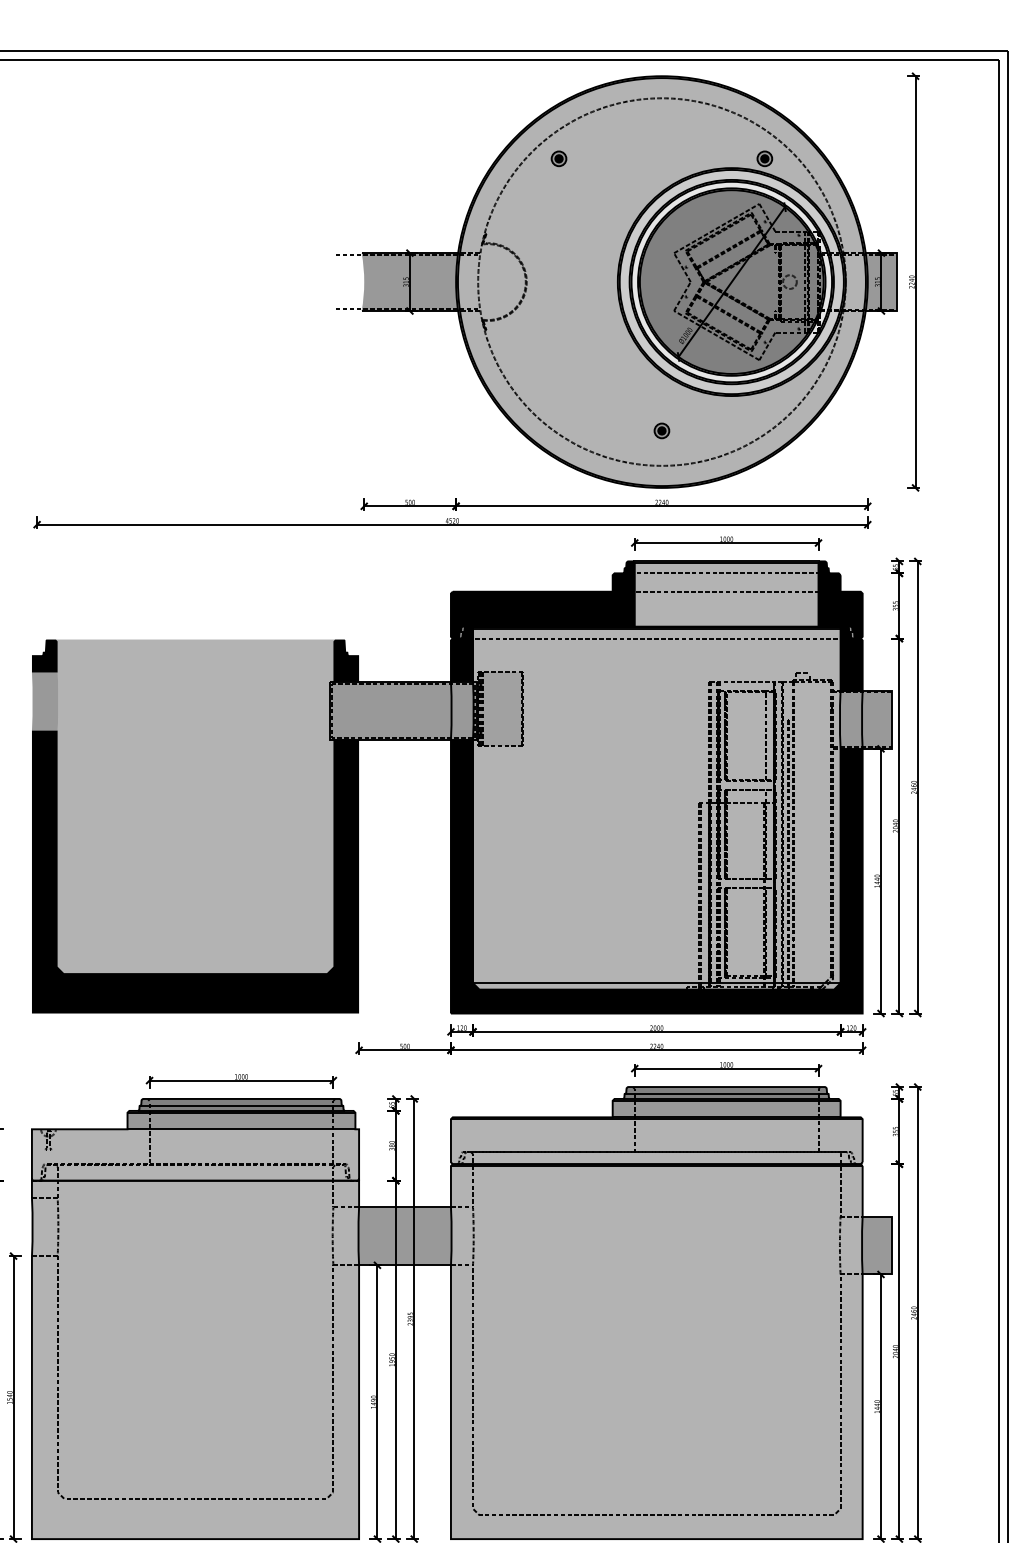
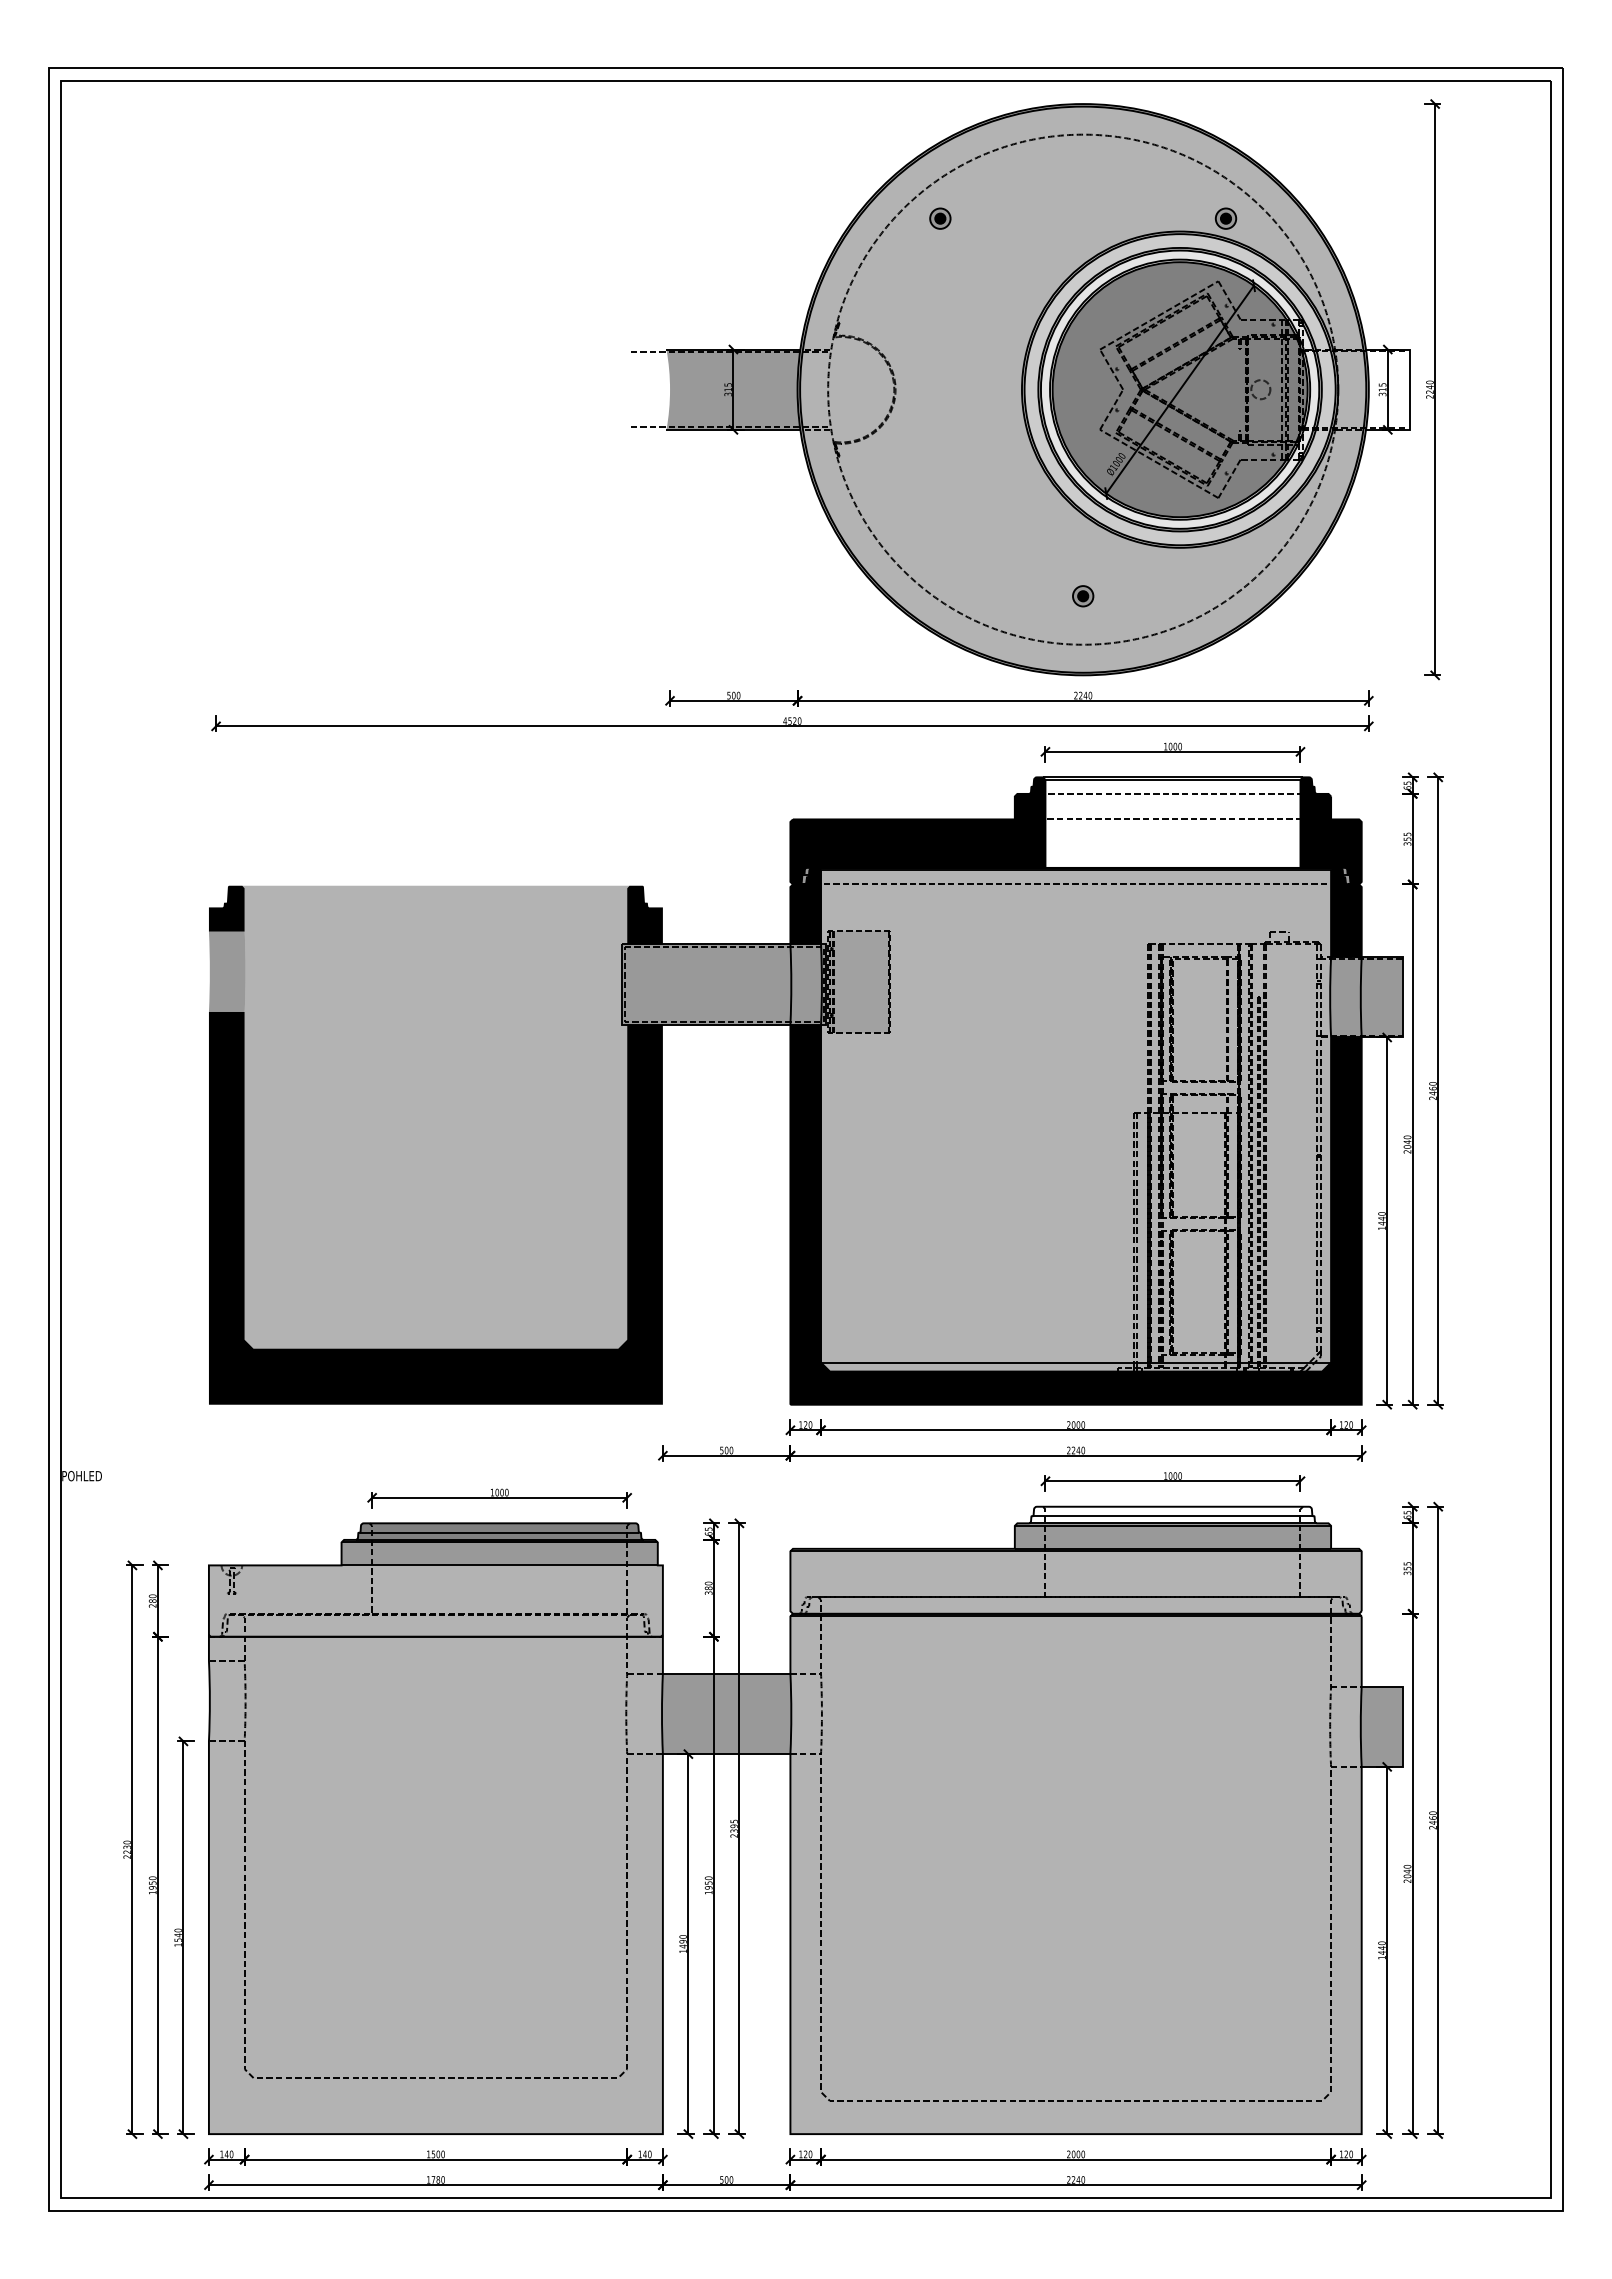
fill: (881, 281) -> (1387, 389), removed
fill: (726, 593) -> (1172, 822), removed
fill: (726, 1092) -> (1172, 1514), removed

